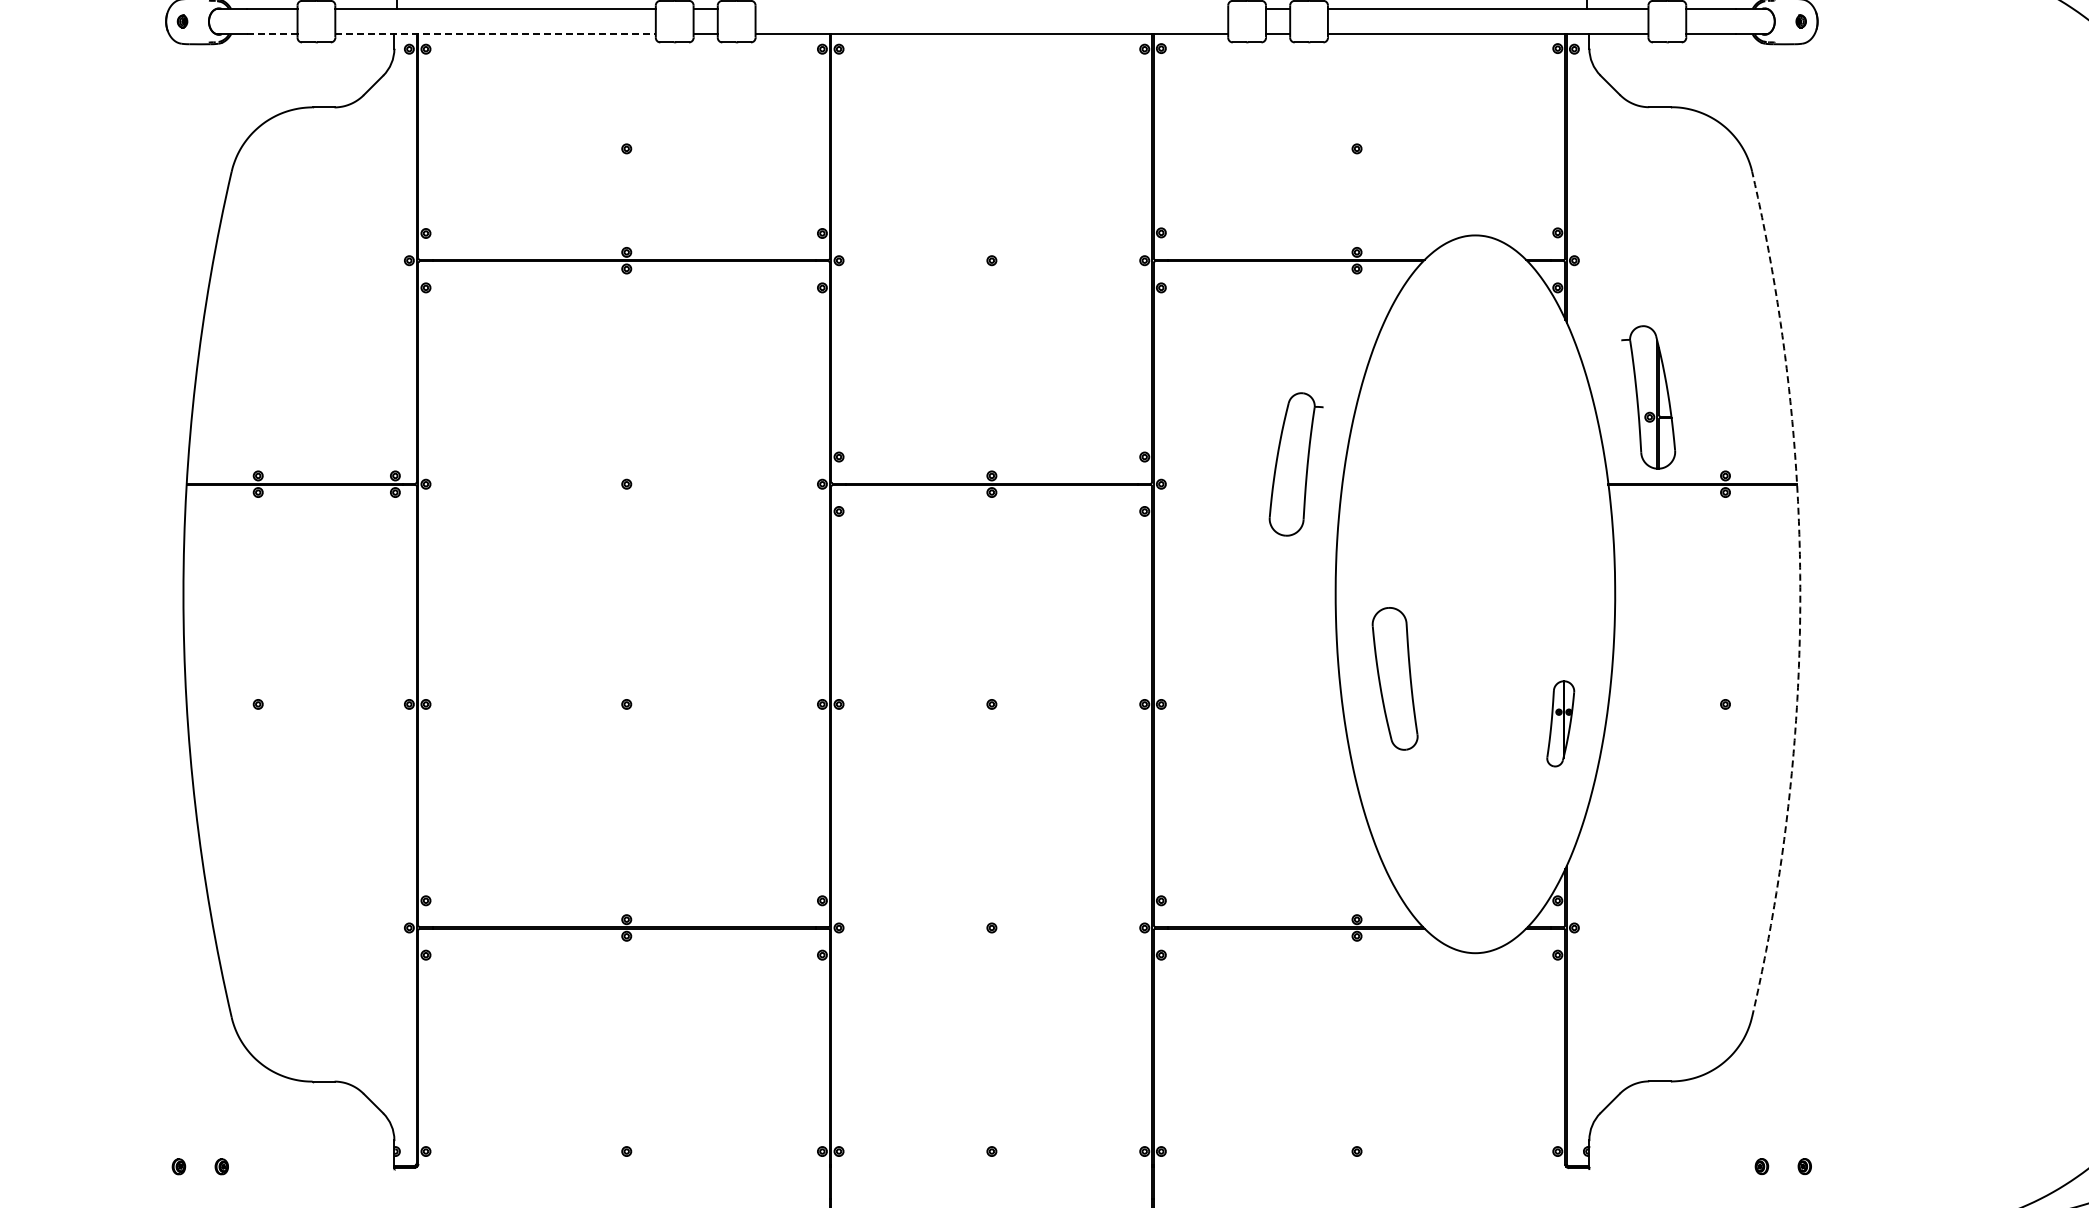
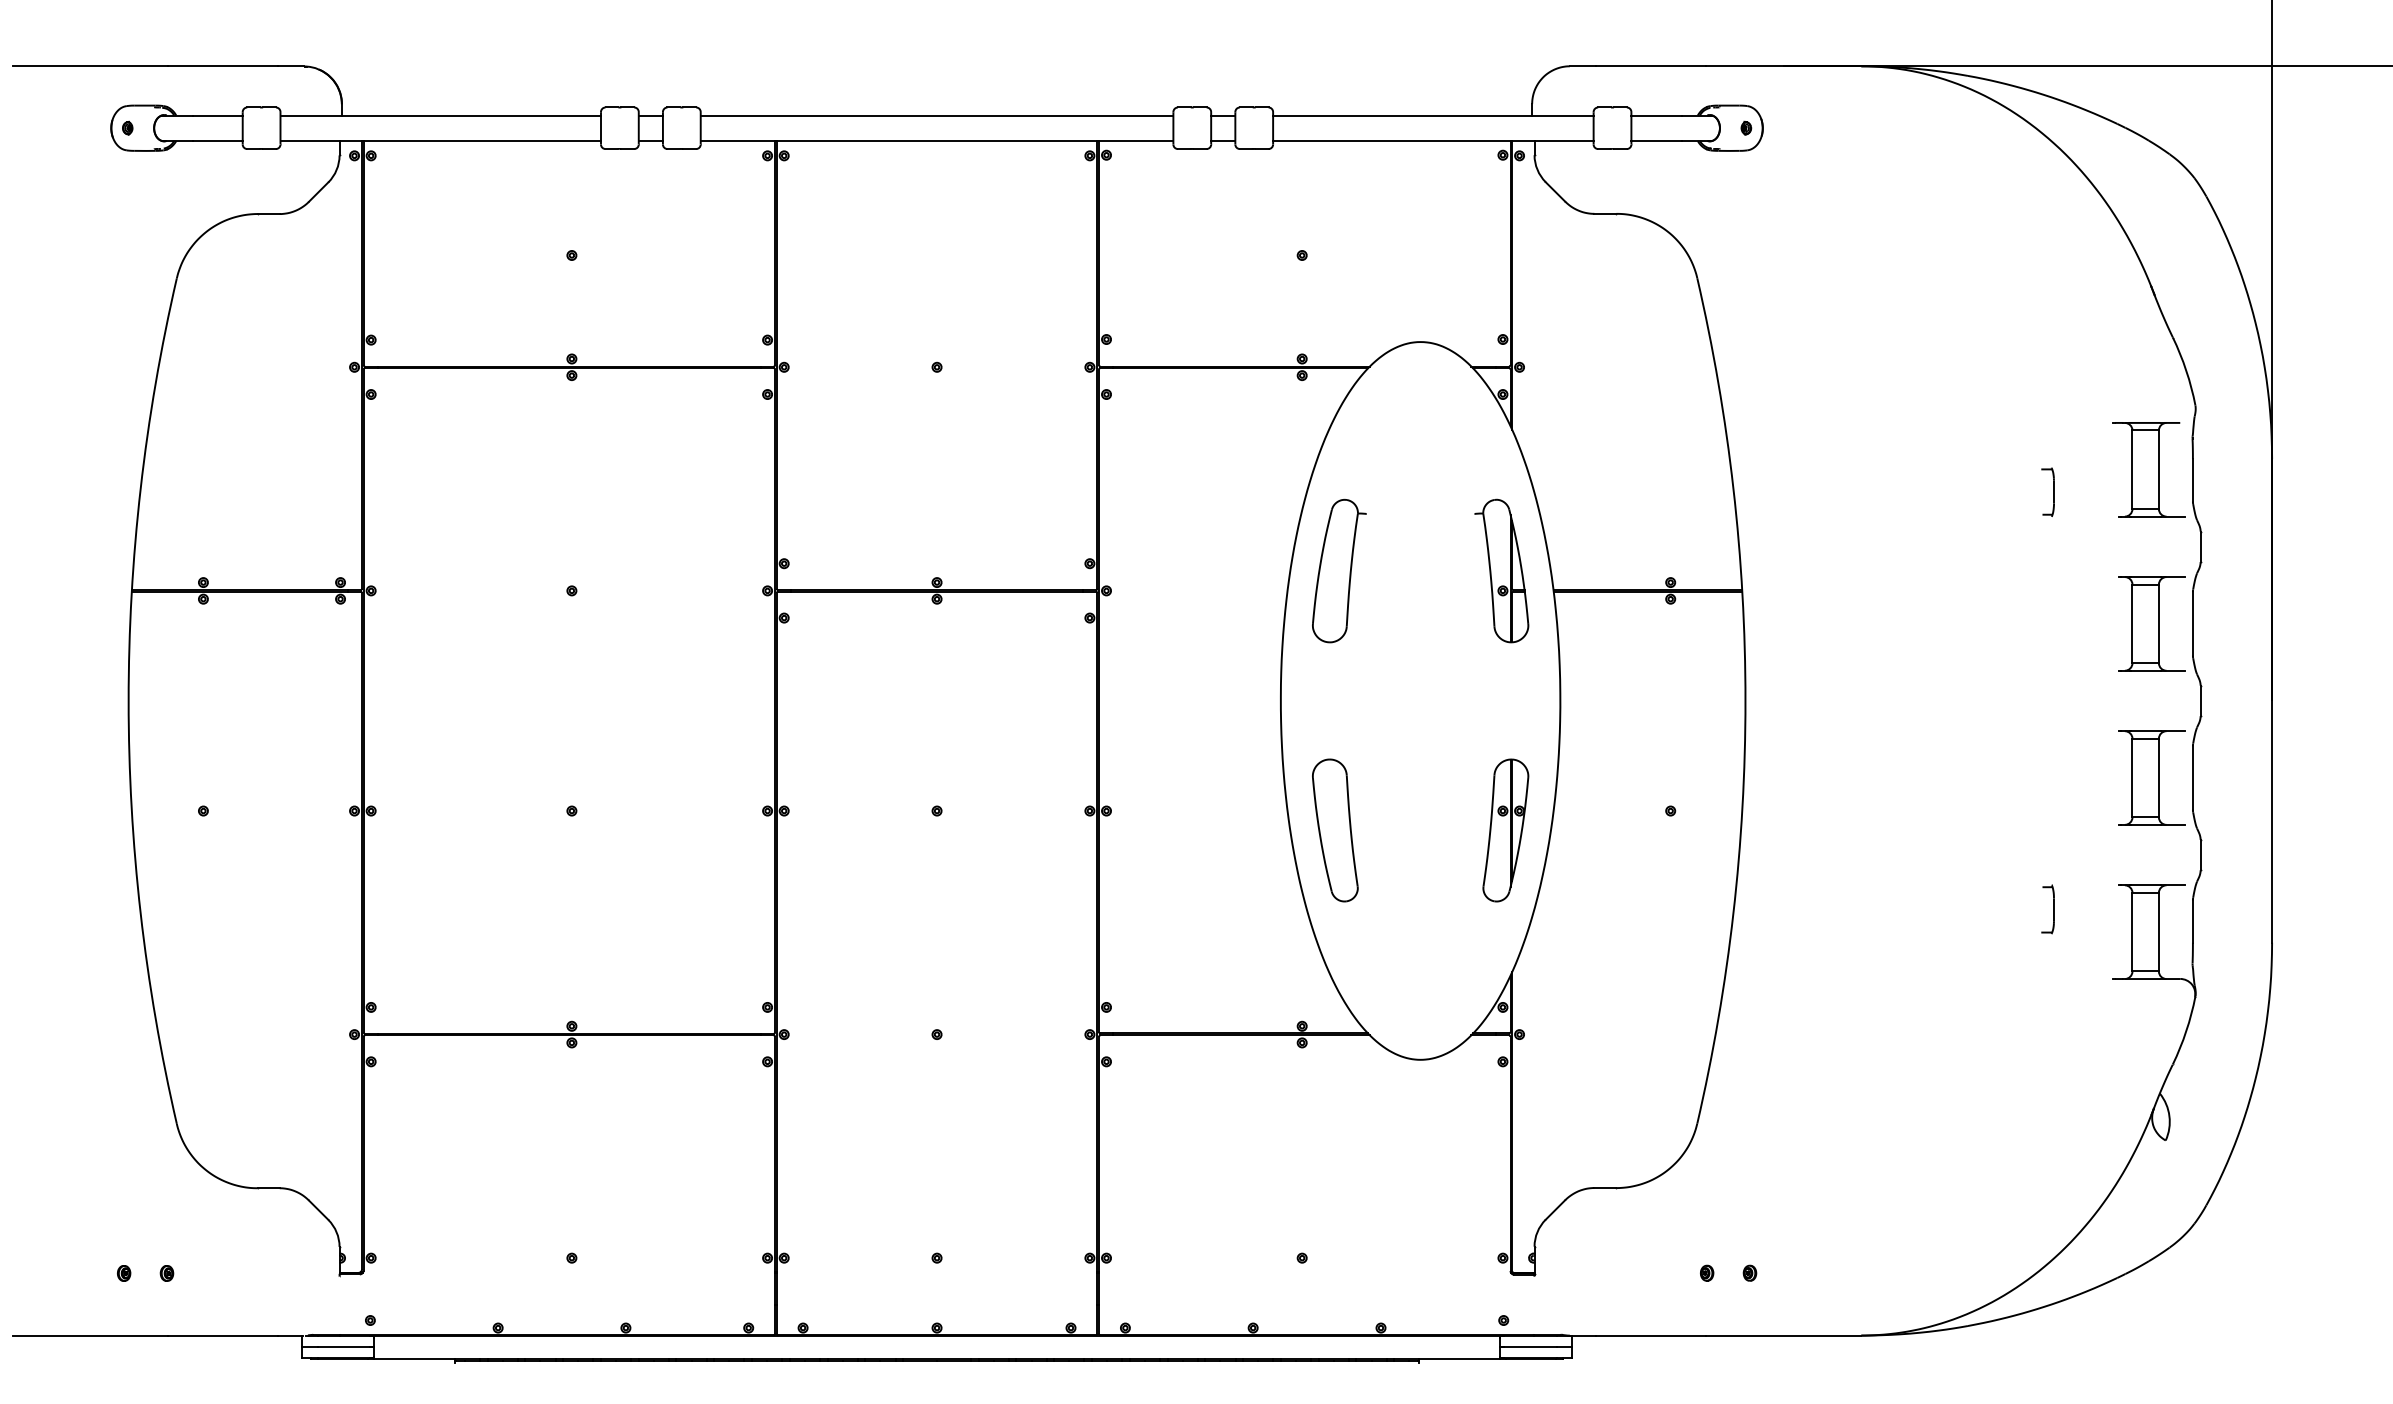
line: (991, 8) -> (936, 115), added
line: (272, 33) -> (217, 140), dashed -> solid
line: (496, 33) -> (441, 140), dashed -> solid
part: (1648, 396) -> (1501, 570), moved
part: (1296, 463) -> (1339, 570), moved
arc: (1800, 593) -> (1745, 700), dashed -> solid
part: (1395, 678) -> (1335, 830), moved
part: (1560, 723) -> (1505, 830), size x1.67

